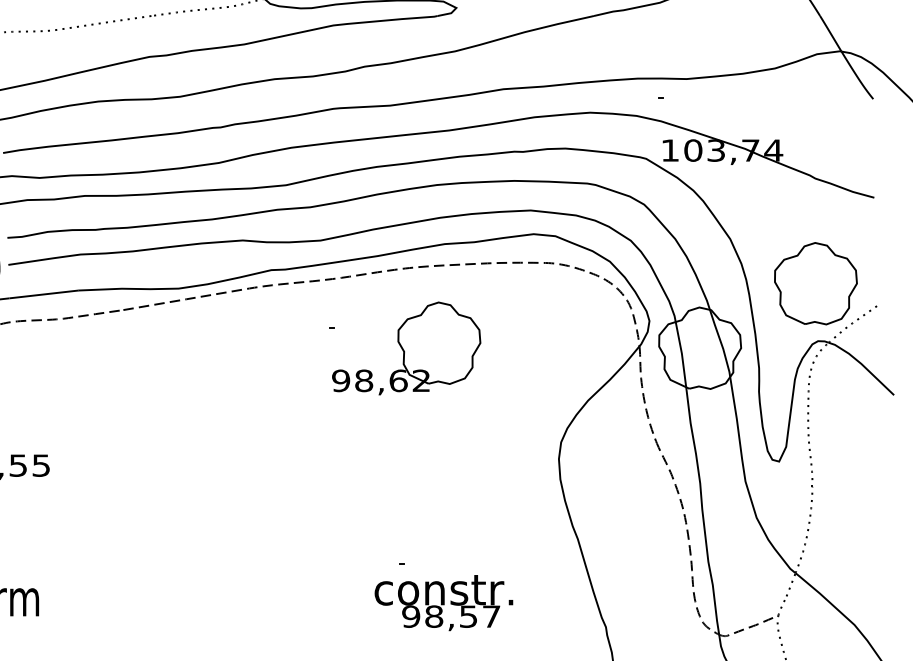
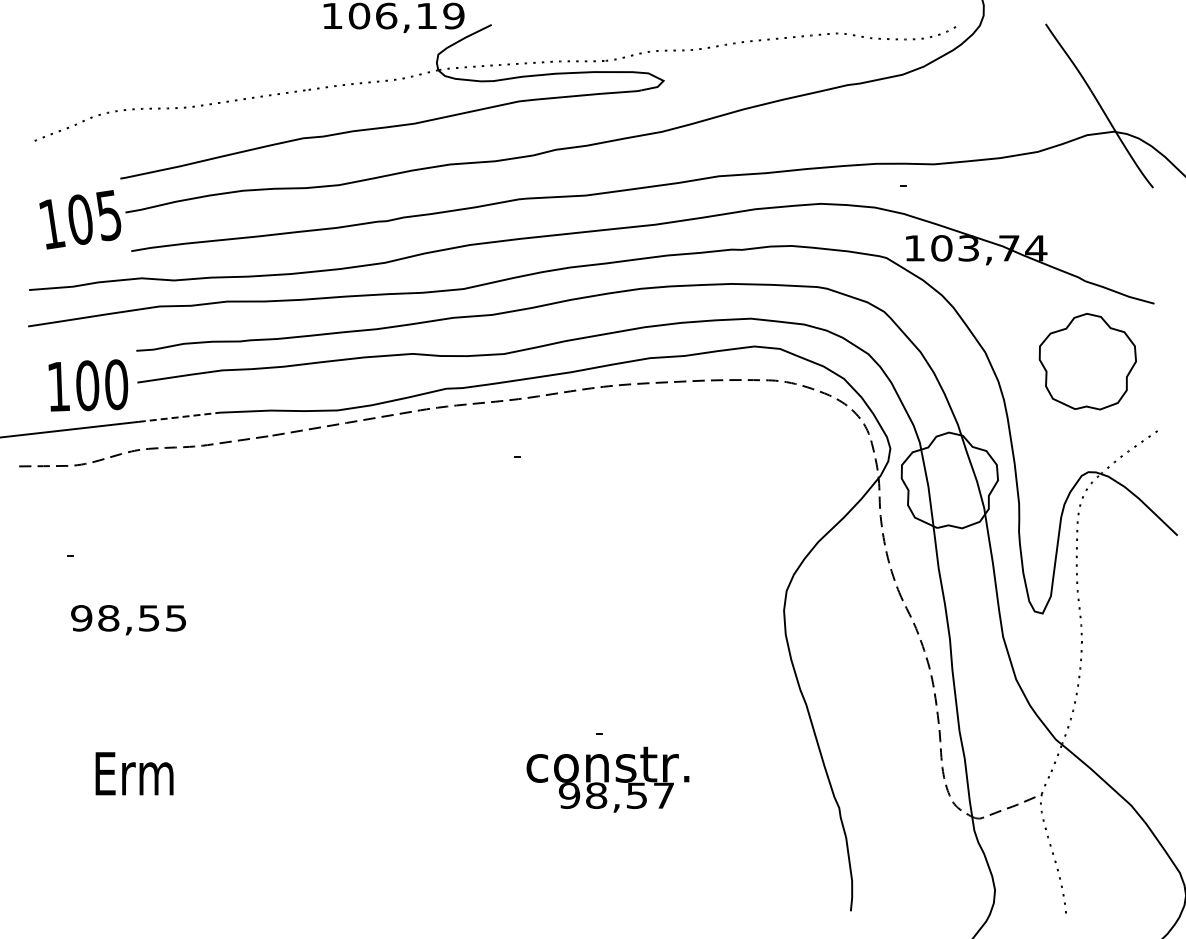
part: (815, 283) -> (1087, 361), moved
line: (44, 294) -> (179, 417), solid -> dashed
part: (406, 348) -> (604, 480), removed
text: (443, 602) -> (607, 779), moved

